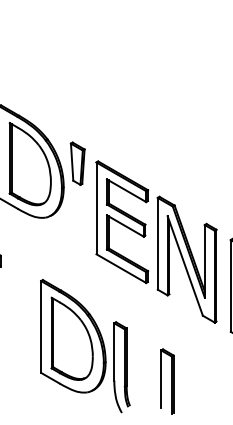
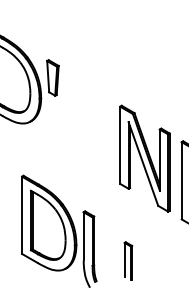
part: (122, 222) -> (90, 127), removed
part: (167, 381) -> (128, 261), size x0.7

